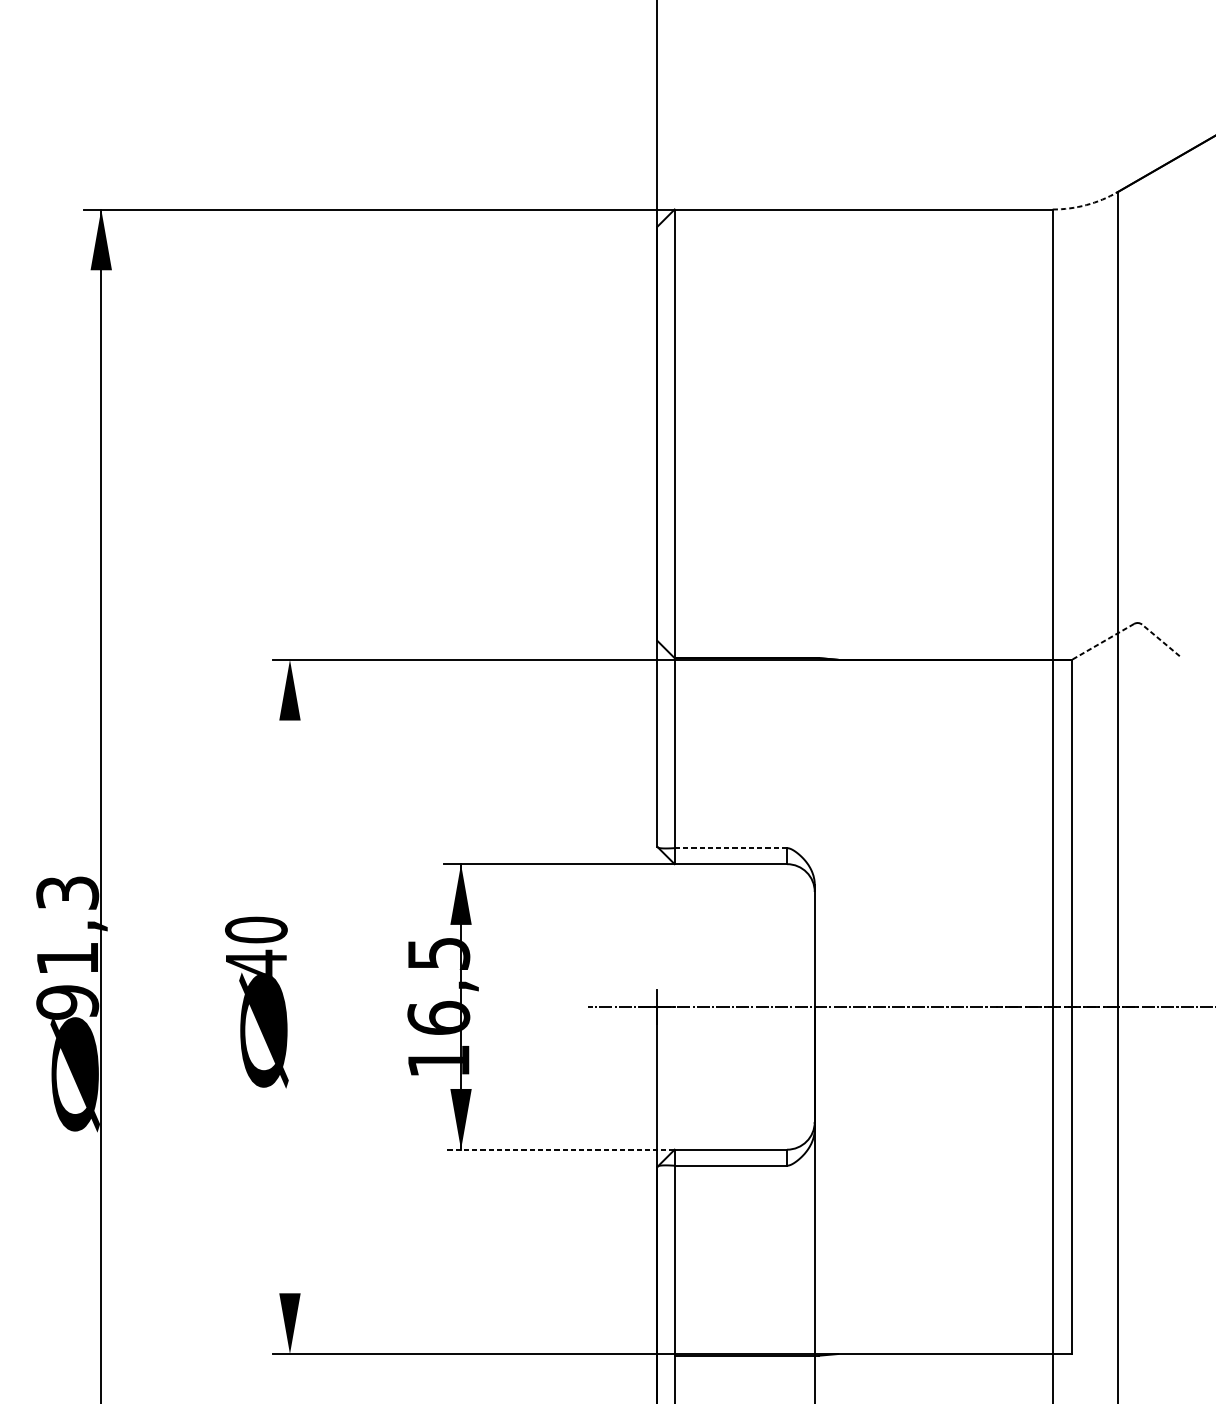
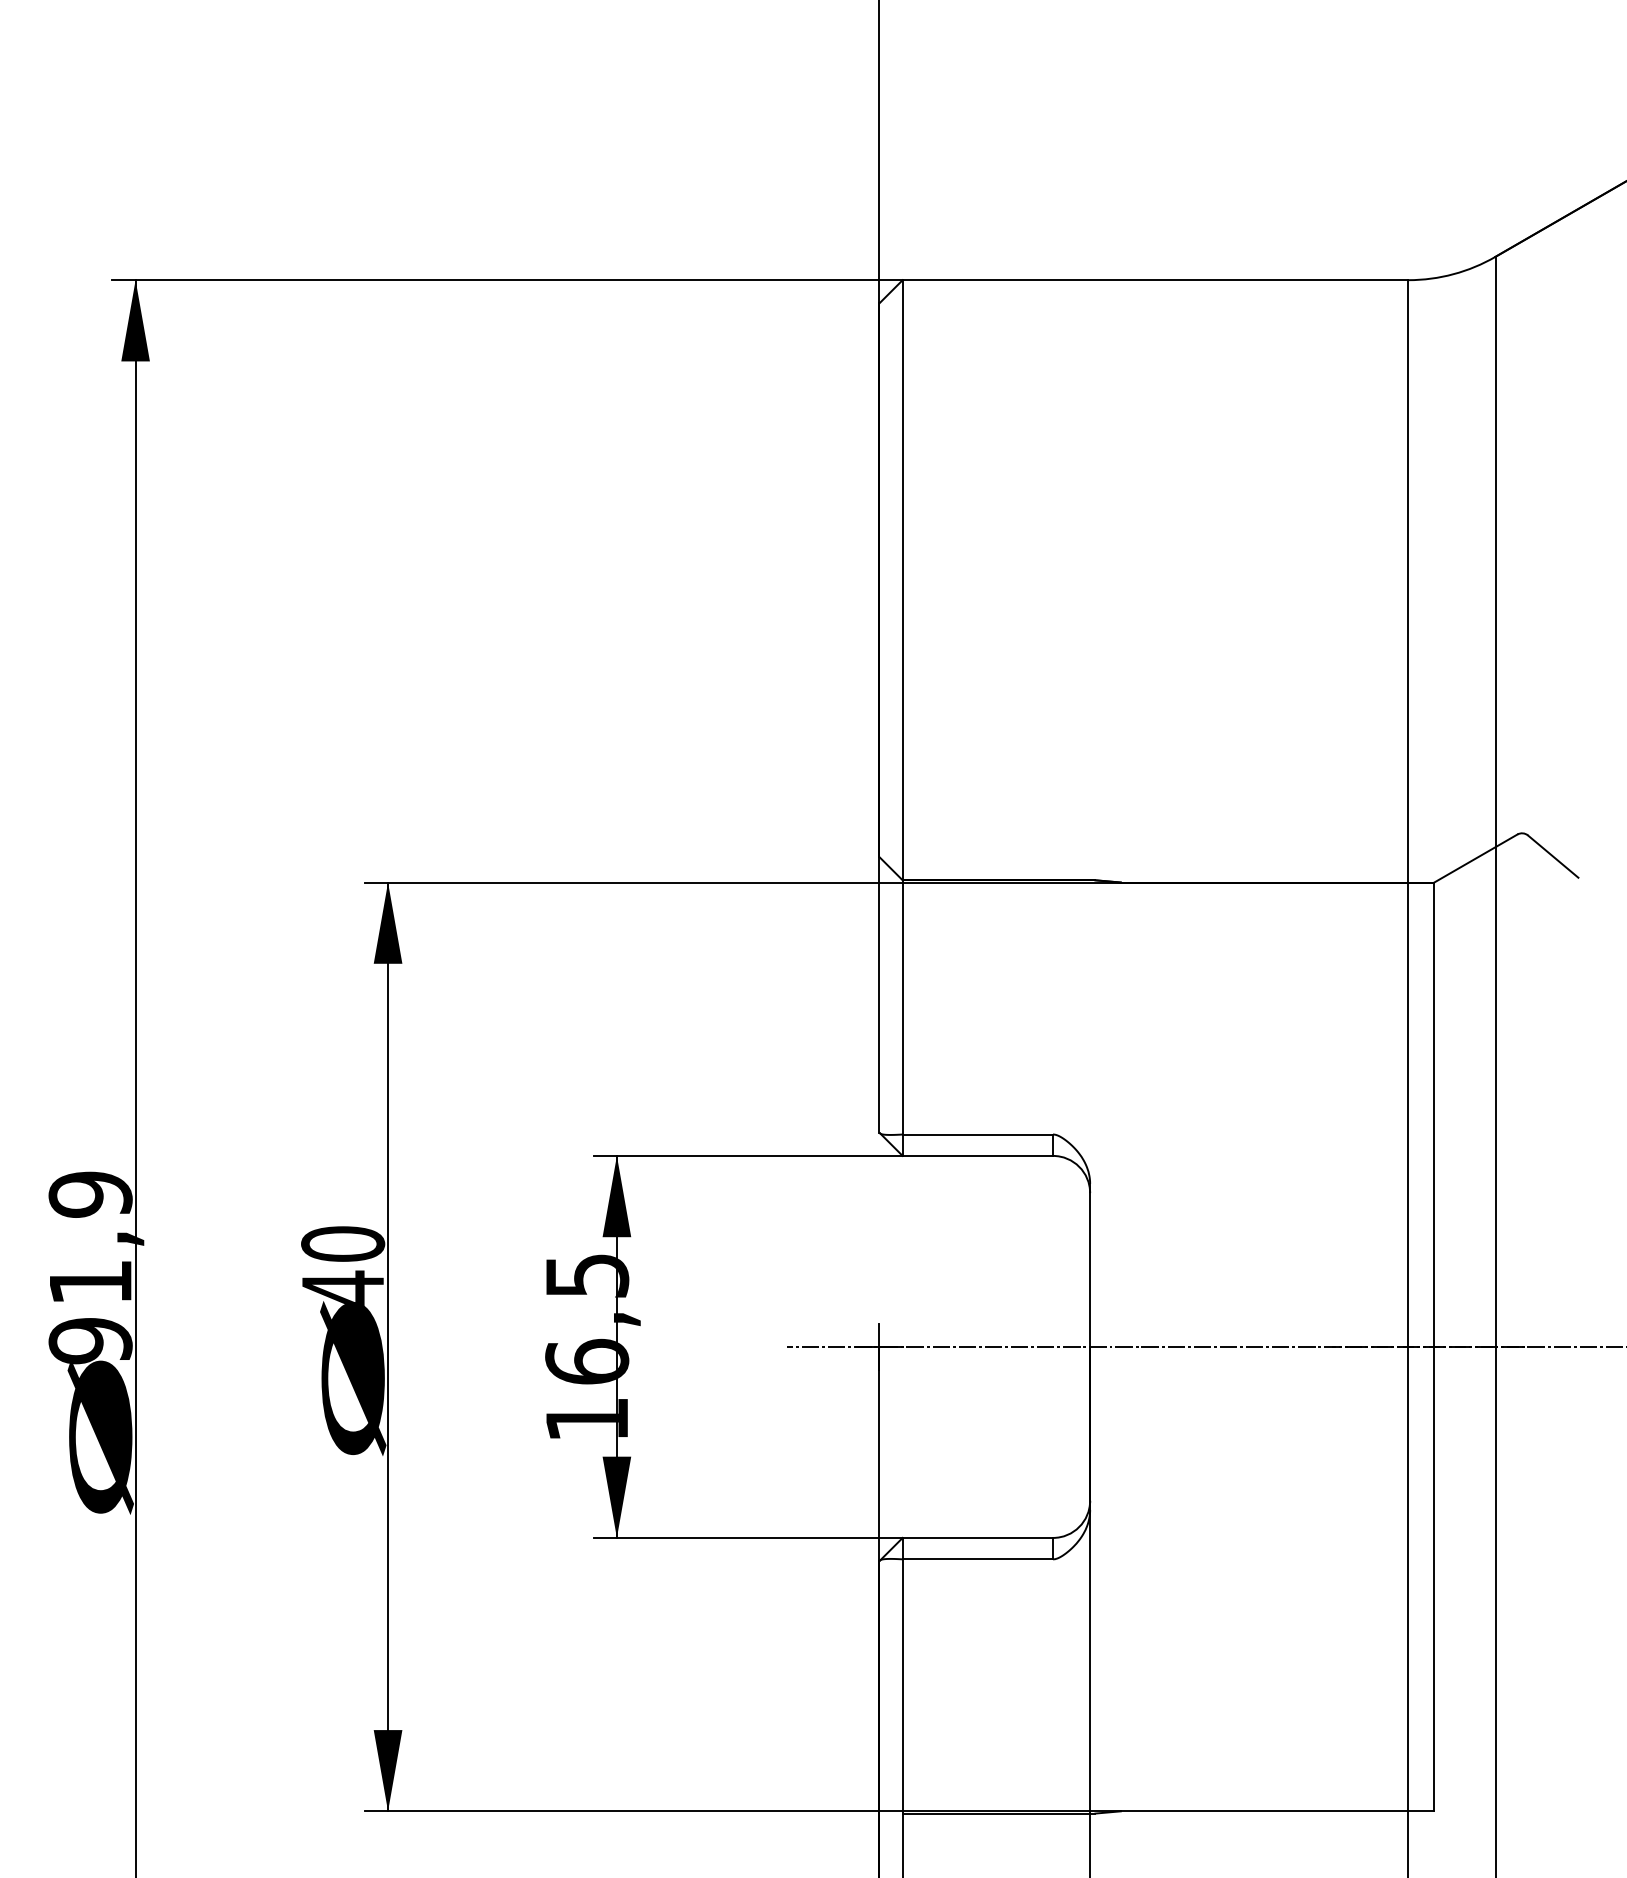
arc: (1086, 205) -> (1453, 274), dashed -> solid
line: (1161, 640) -> (1553, 856), dashed -> solid
line: (1102, 641) -> (1475, 858), dashed -> solid
line: (730, 848) -> (977, 1134), dashed -> solid
text: (67, 892) -> (90, 1194), 91,3 -> 91,9
line: (290, 1006) -> (388, 1346), added
line: (558, 1149) -> (747, 1537), dashed -> solid

